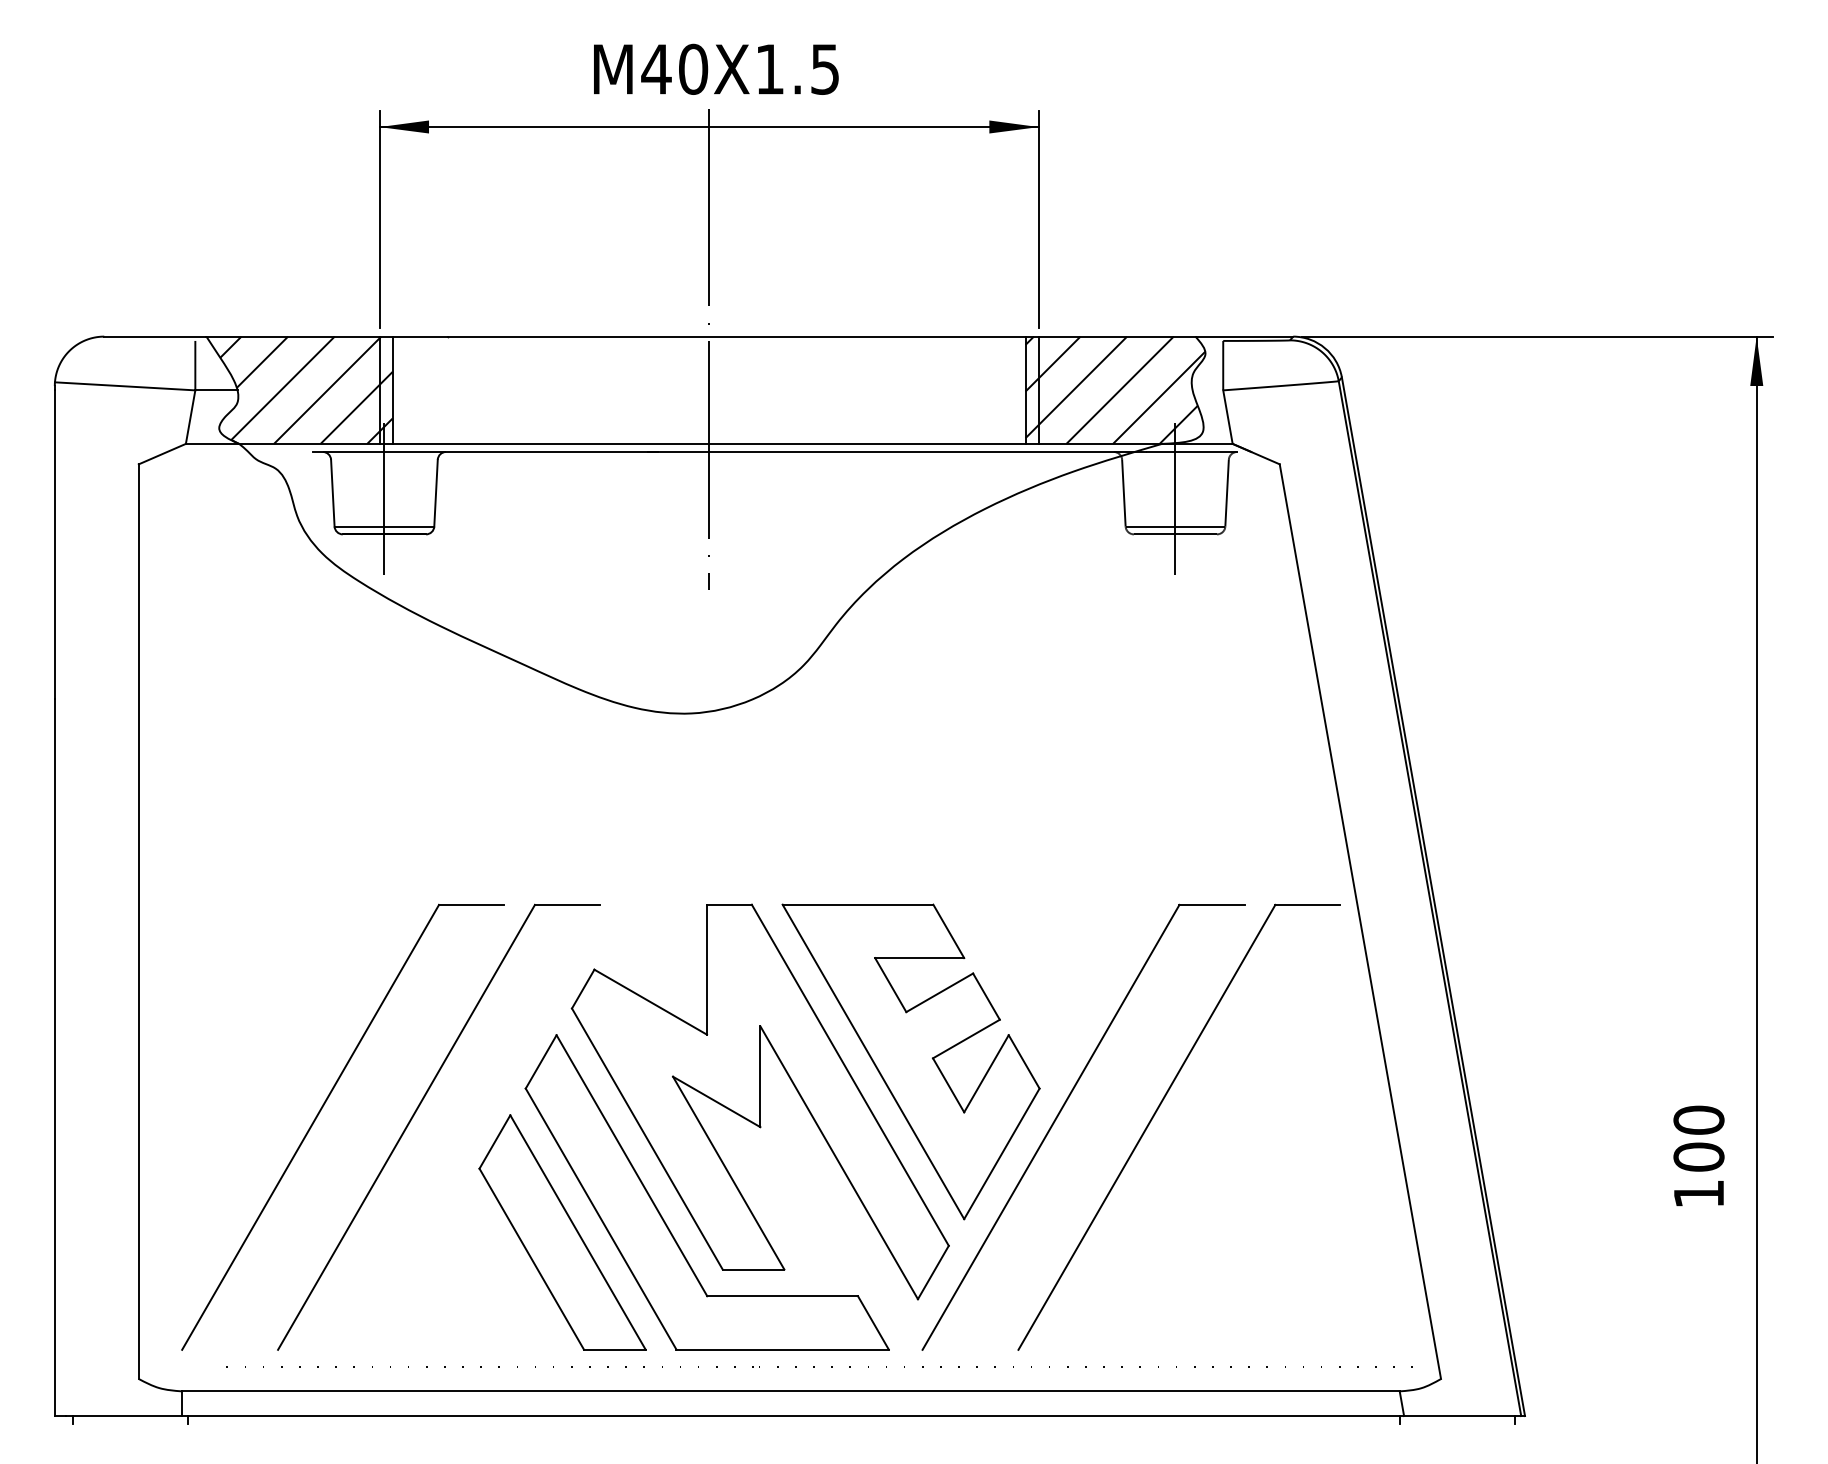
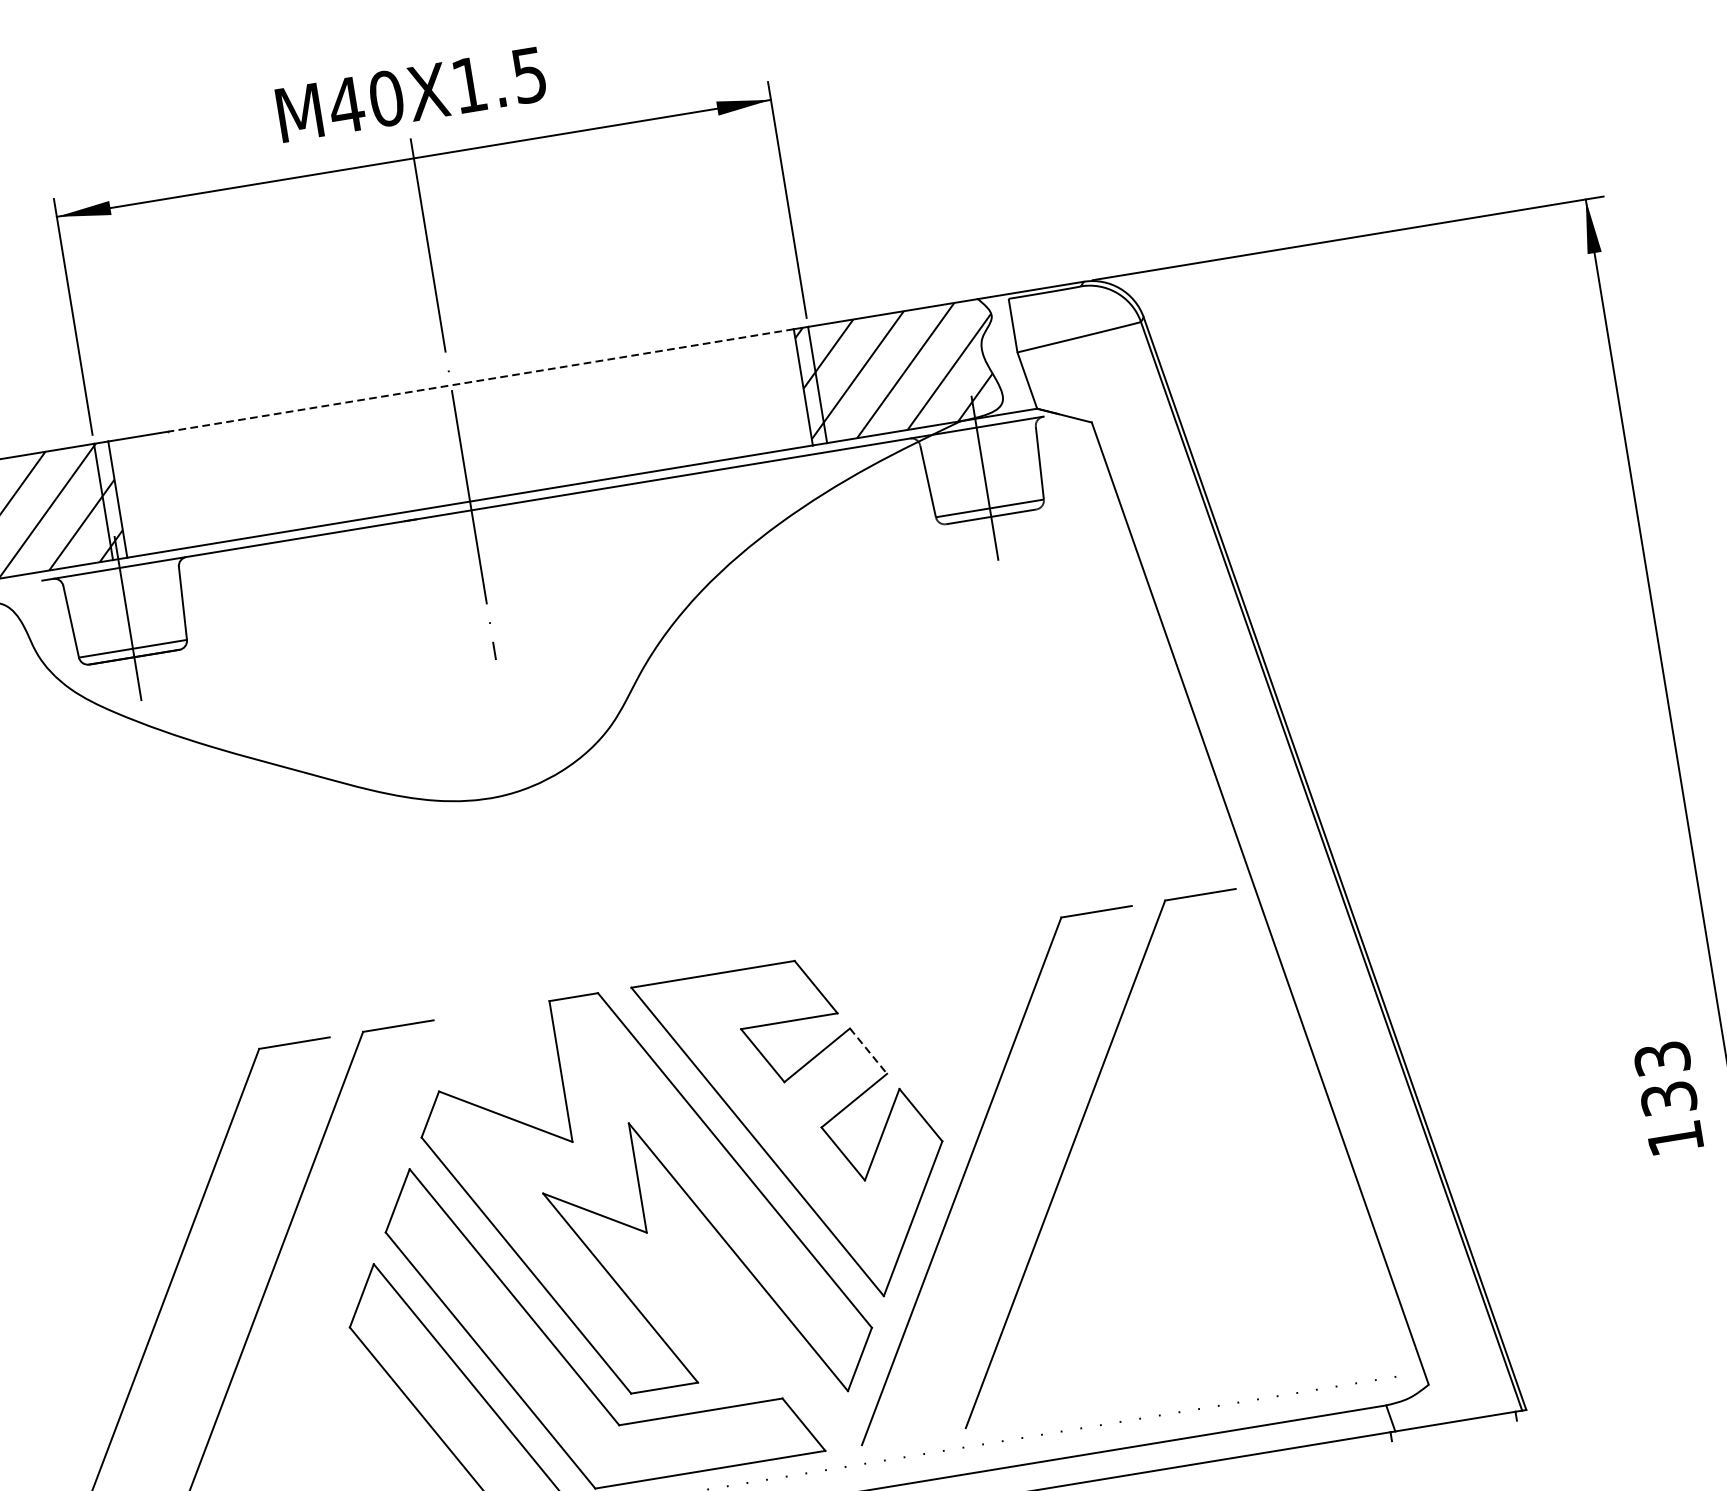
line: (736, 336) -> (480, 380), solid -> dashed
line: (986, 996) -> (868, 1051), solid -> dashed
text: (1698, 1138) -> (1665, 1078), 100 -> 133

